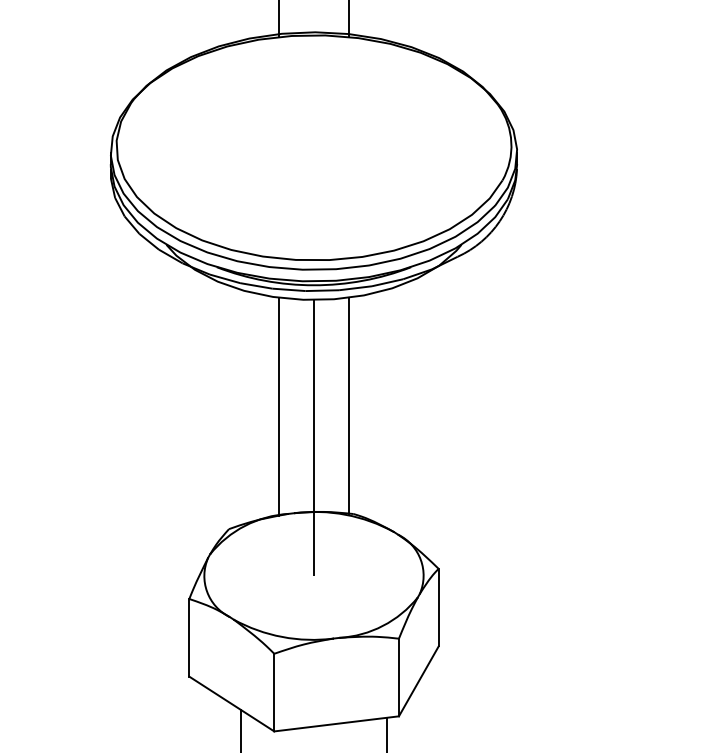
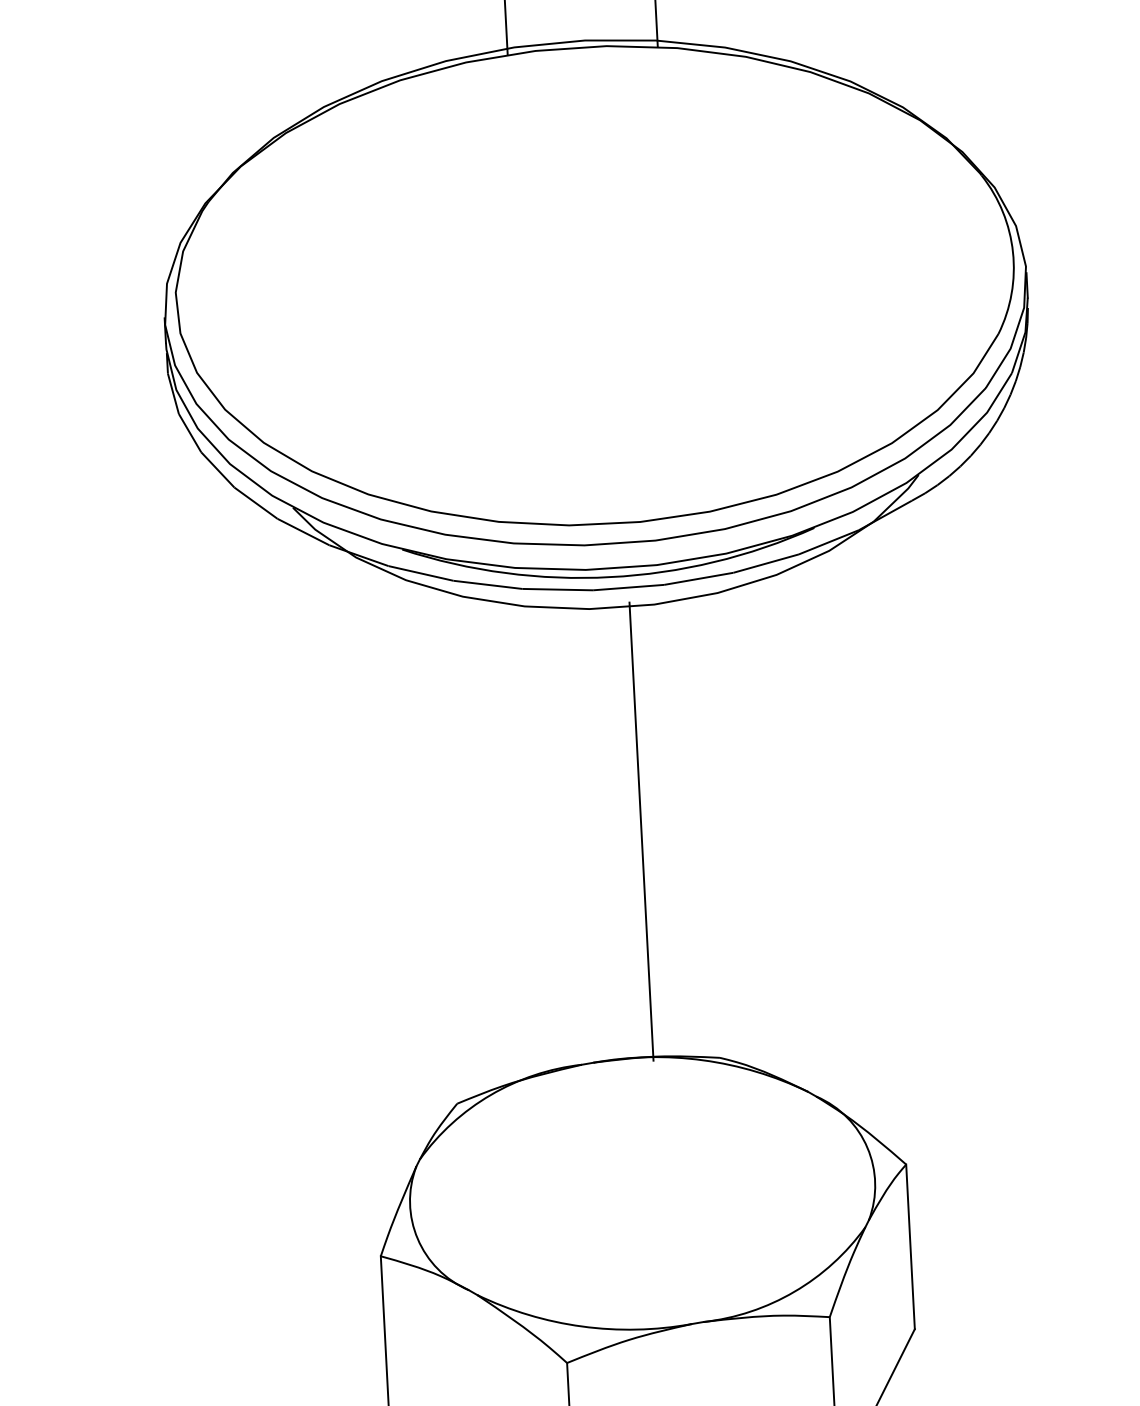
line: (349, 405) -> (641, 831), moved
line: (278, 406) -> (548, 838), removed
line: (314, 437) -> (628, 899), removed

